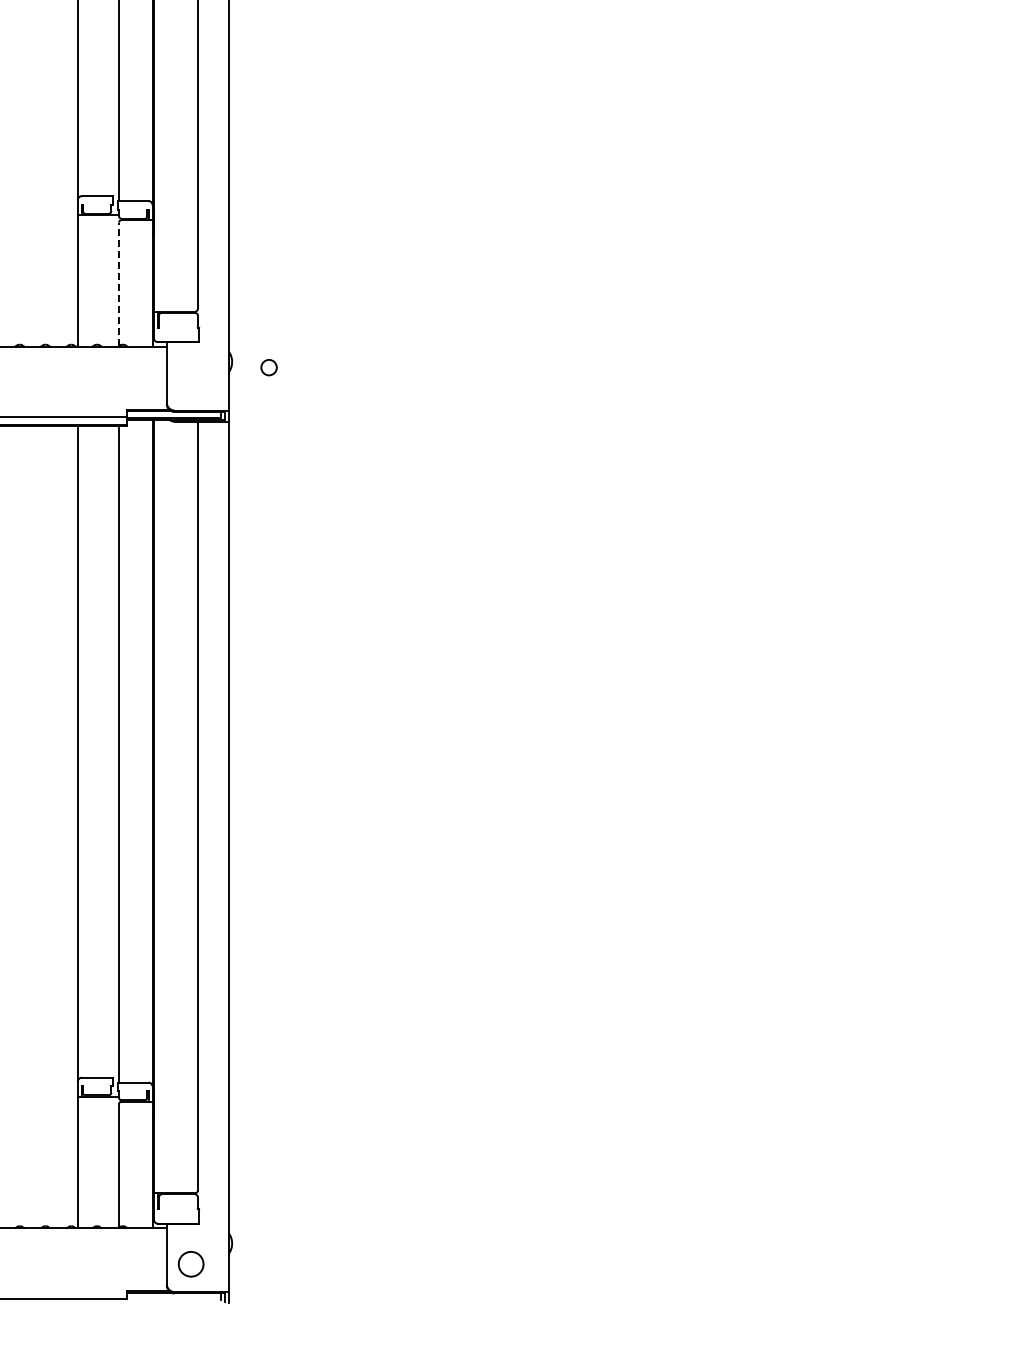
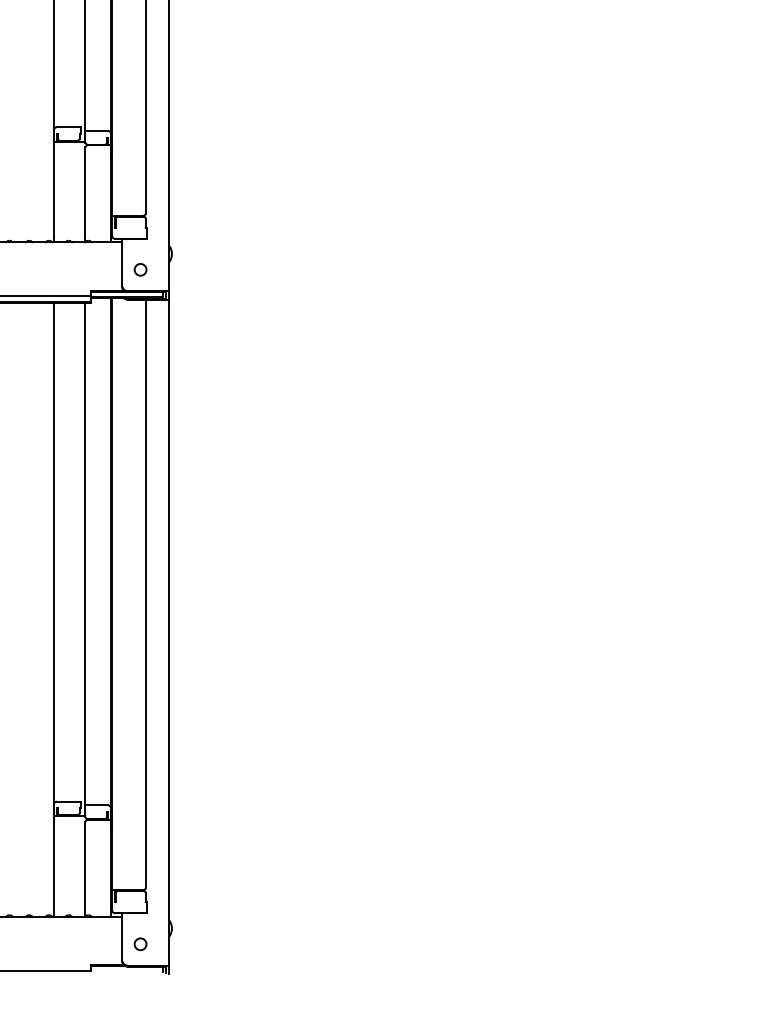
line: (119, 284) -> (85, 194), dashed -> solid
circle: (268, 367) -> (140, 269), moved
circle: (190, 1263) -> (140, 943), size x0.62

